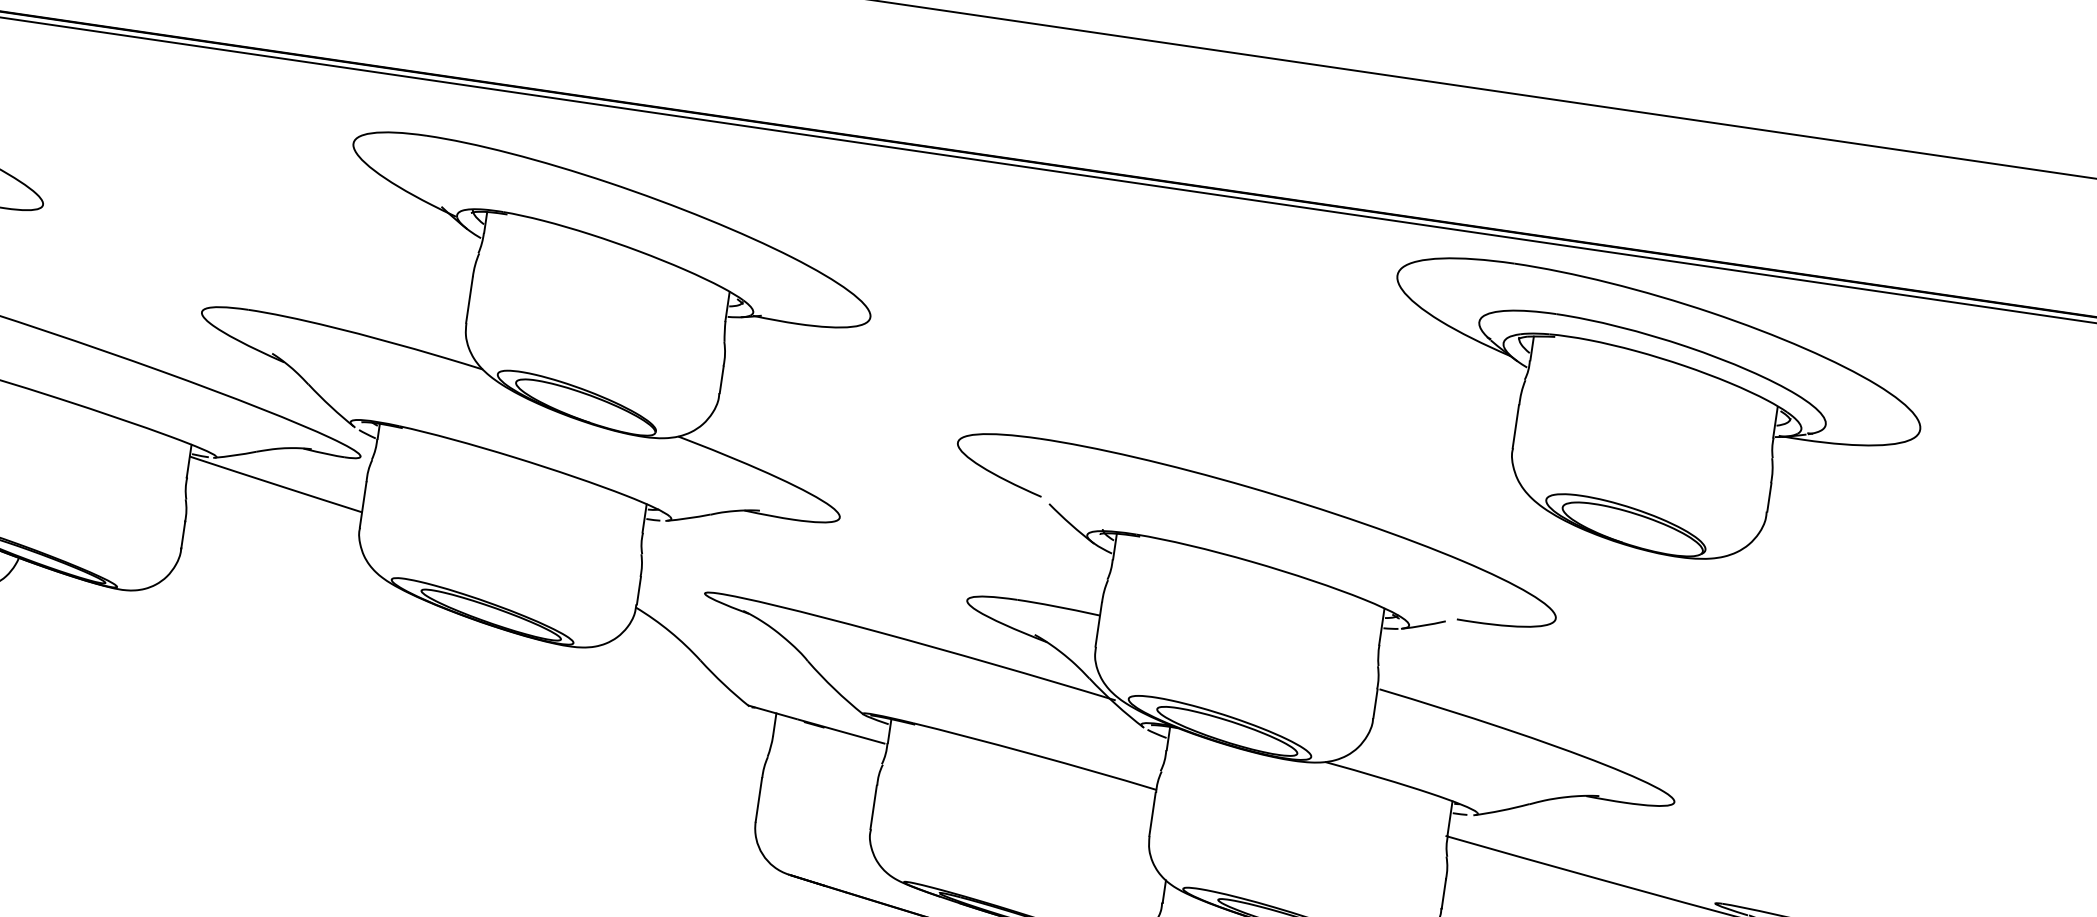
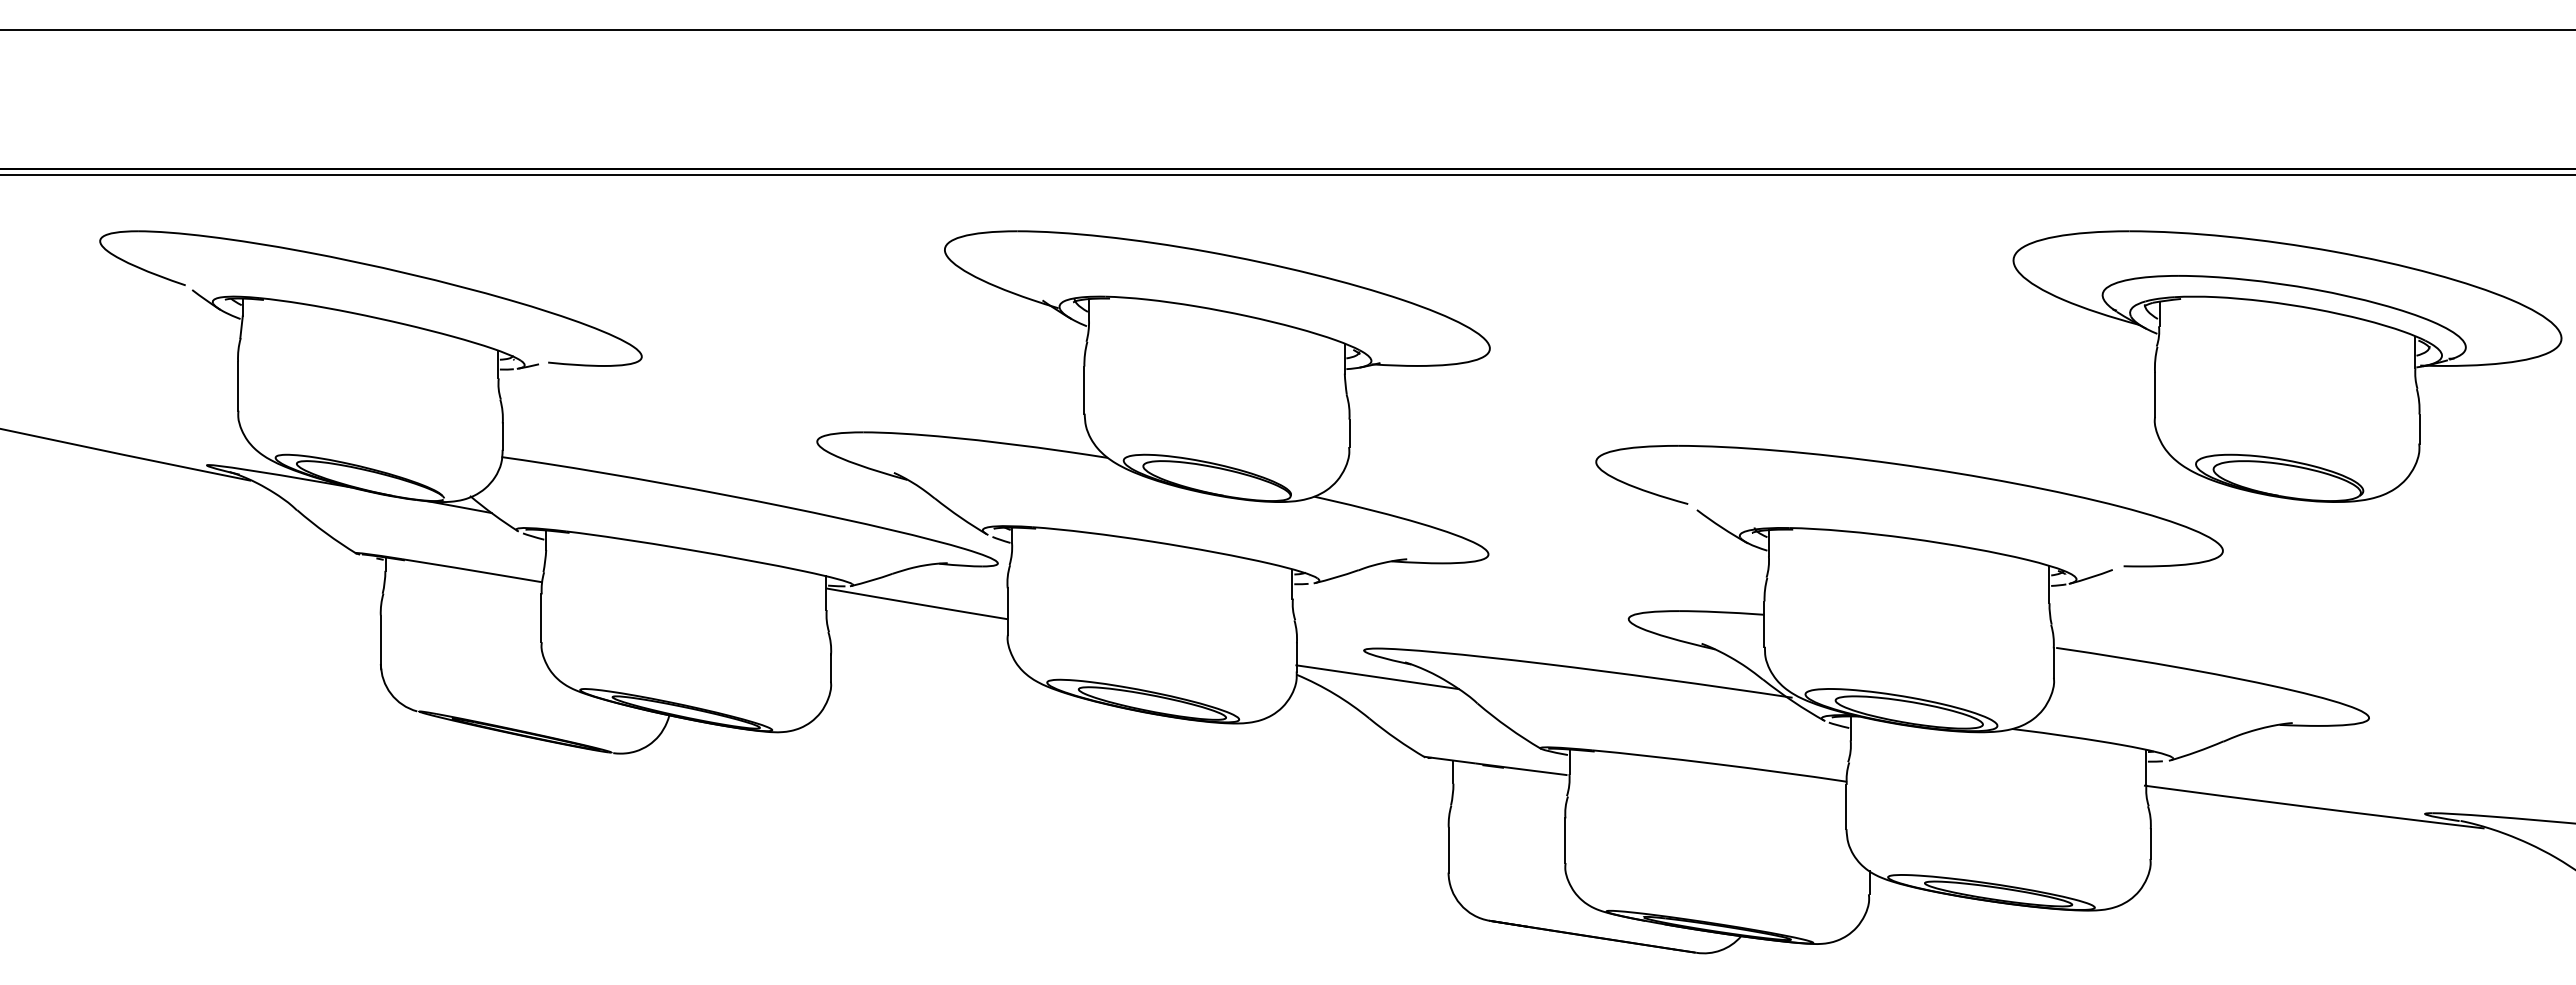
part: (1649, 417) -> (2287, 366), moved
line: (714, 621) -> (1377, 677), added

